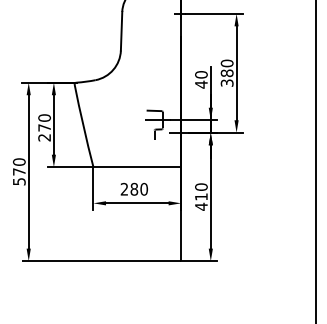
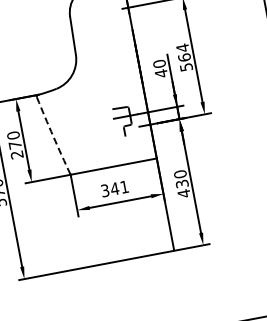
text: (226, 72) -> (183, 56), 380 -> 564
arc: (83, 126) -> (53, 136), solid -> dashed
text: (134, 188) -> (114, 188), 280 -> 341
text: (201, 196) -> (182, 183), 410 -> 430

